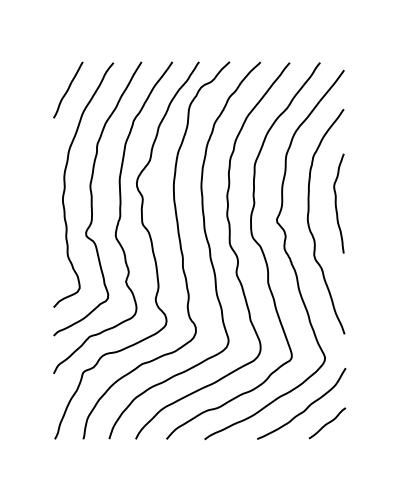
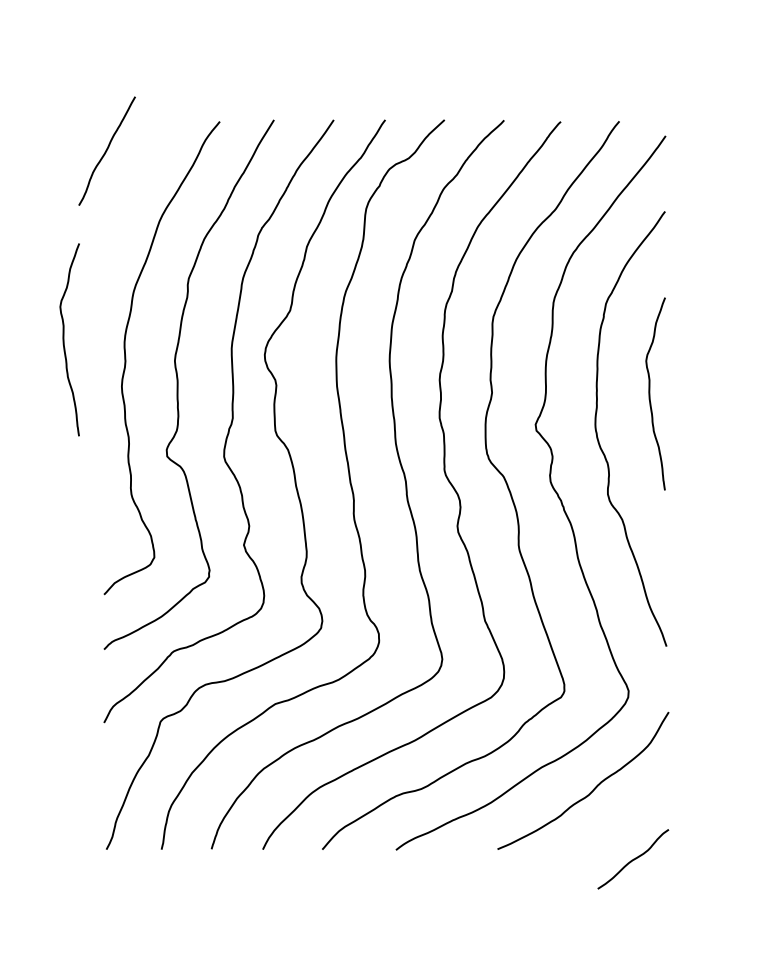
curve: (68, 89) -> (107, 150), moved
curve: (33, 175) -> (64, 339), added
curve: (327, 423) -> (633, 859), moved

